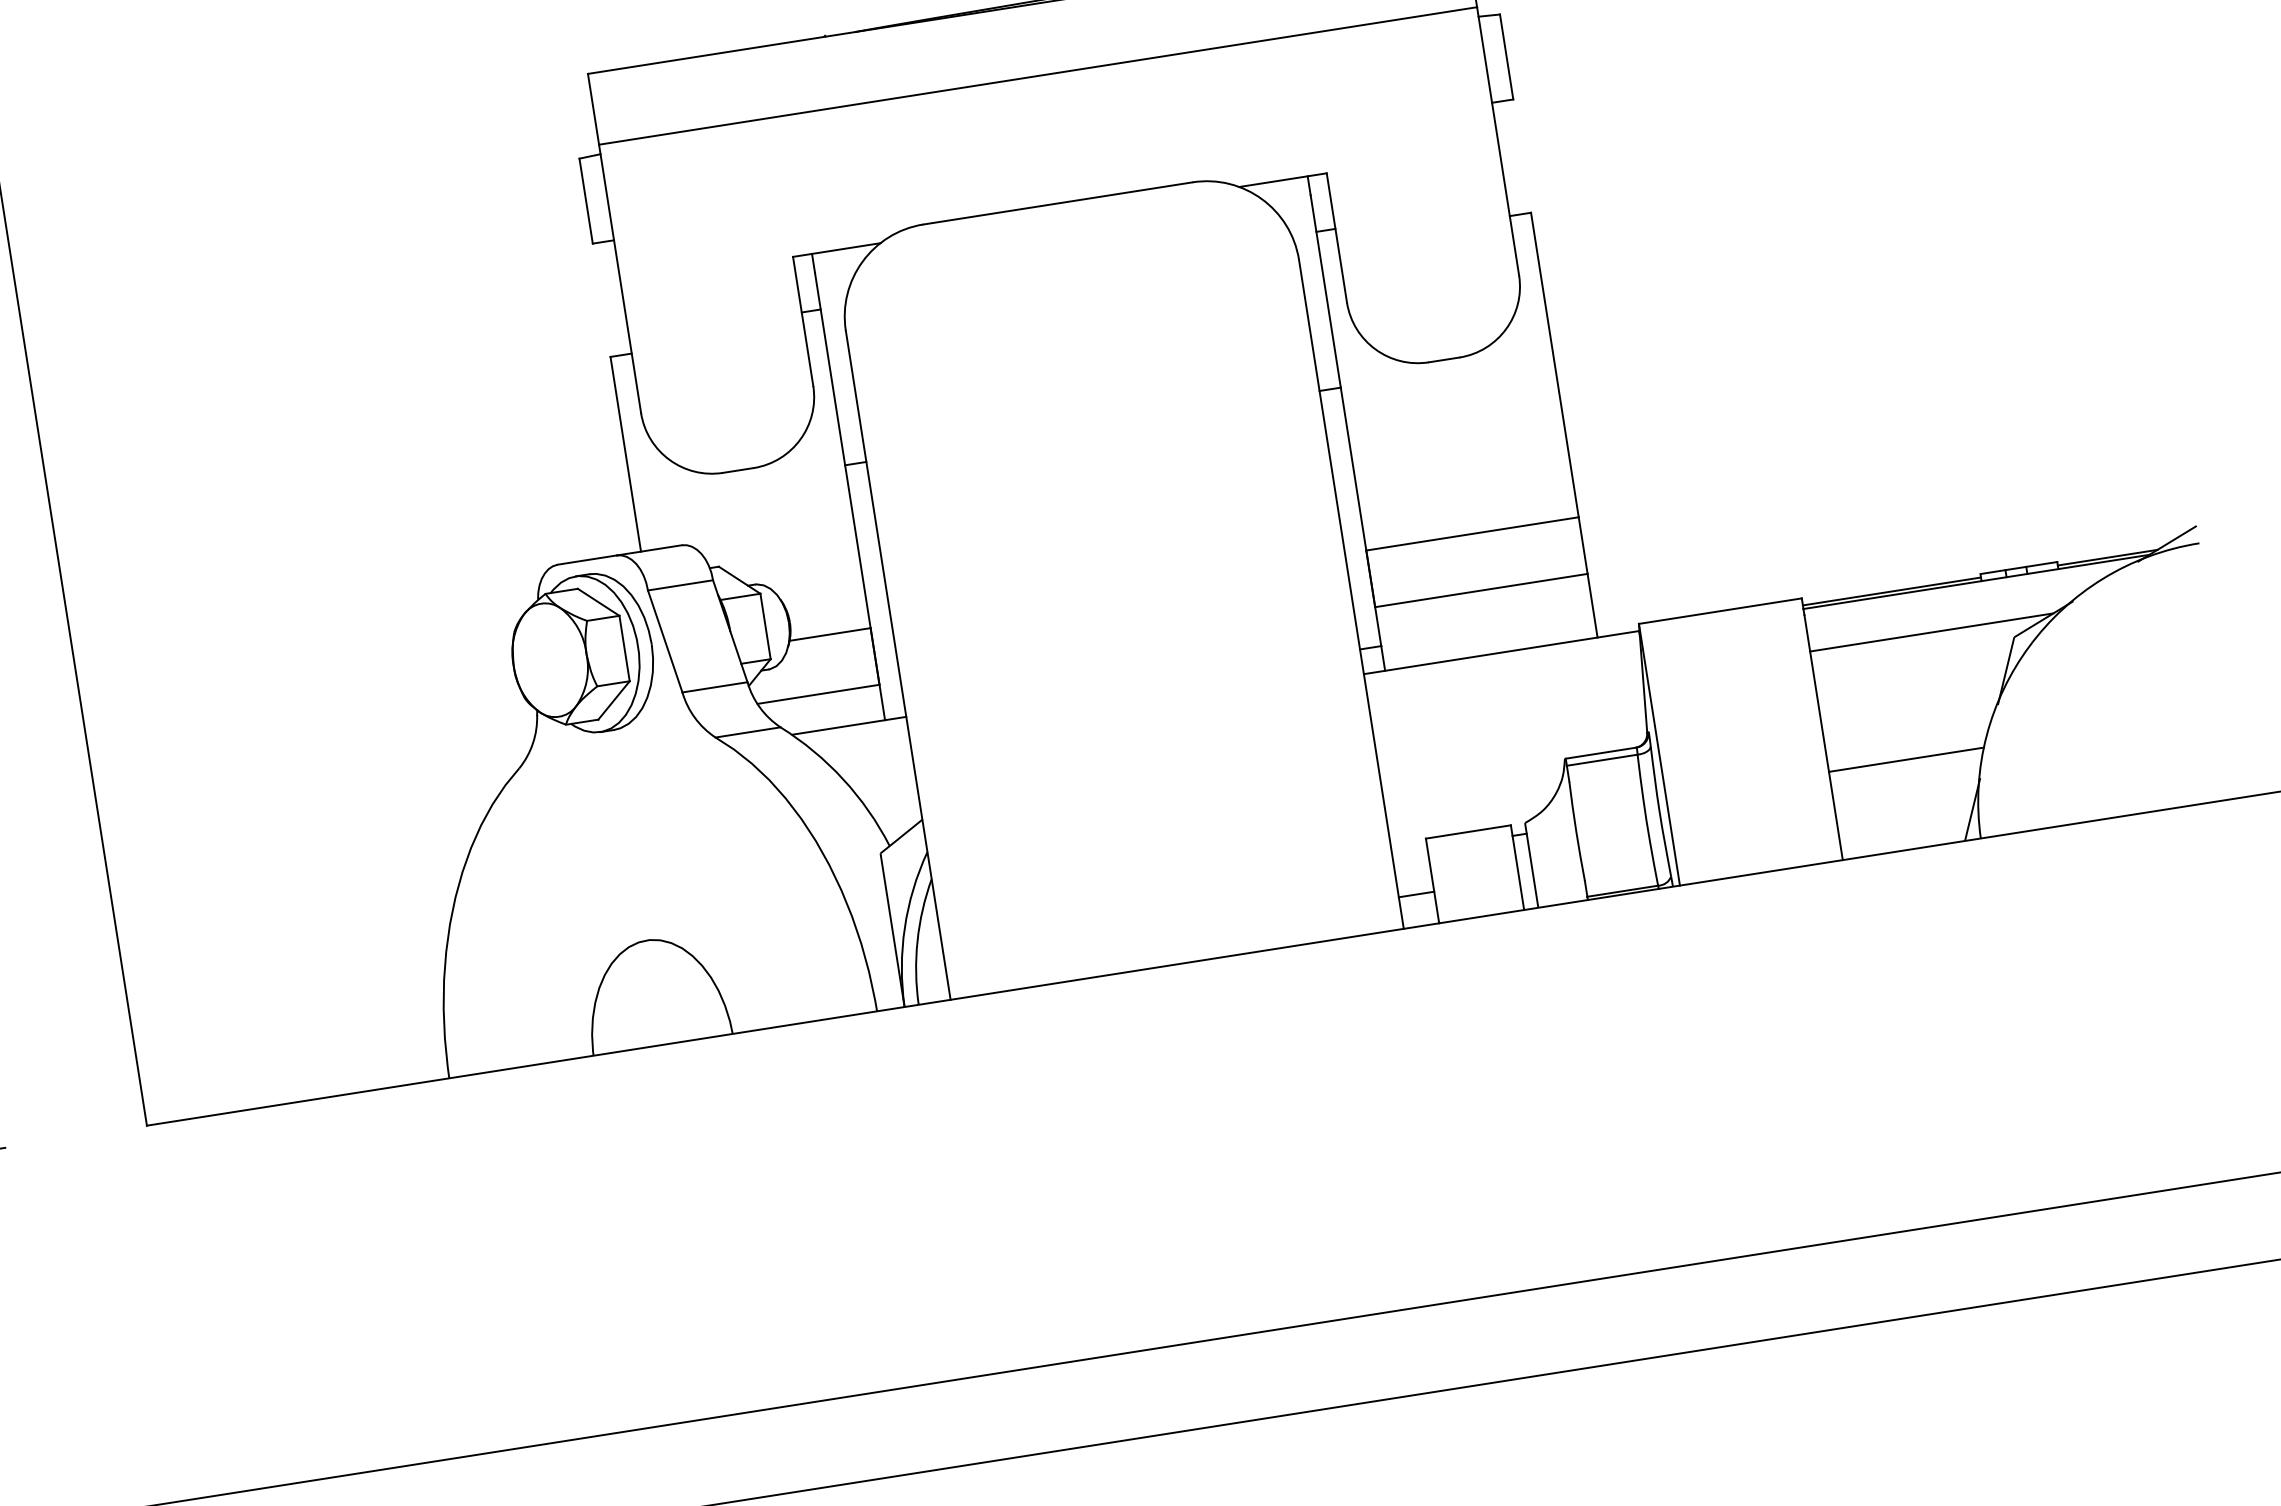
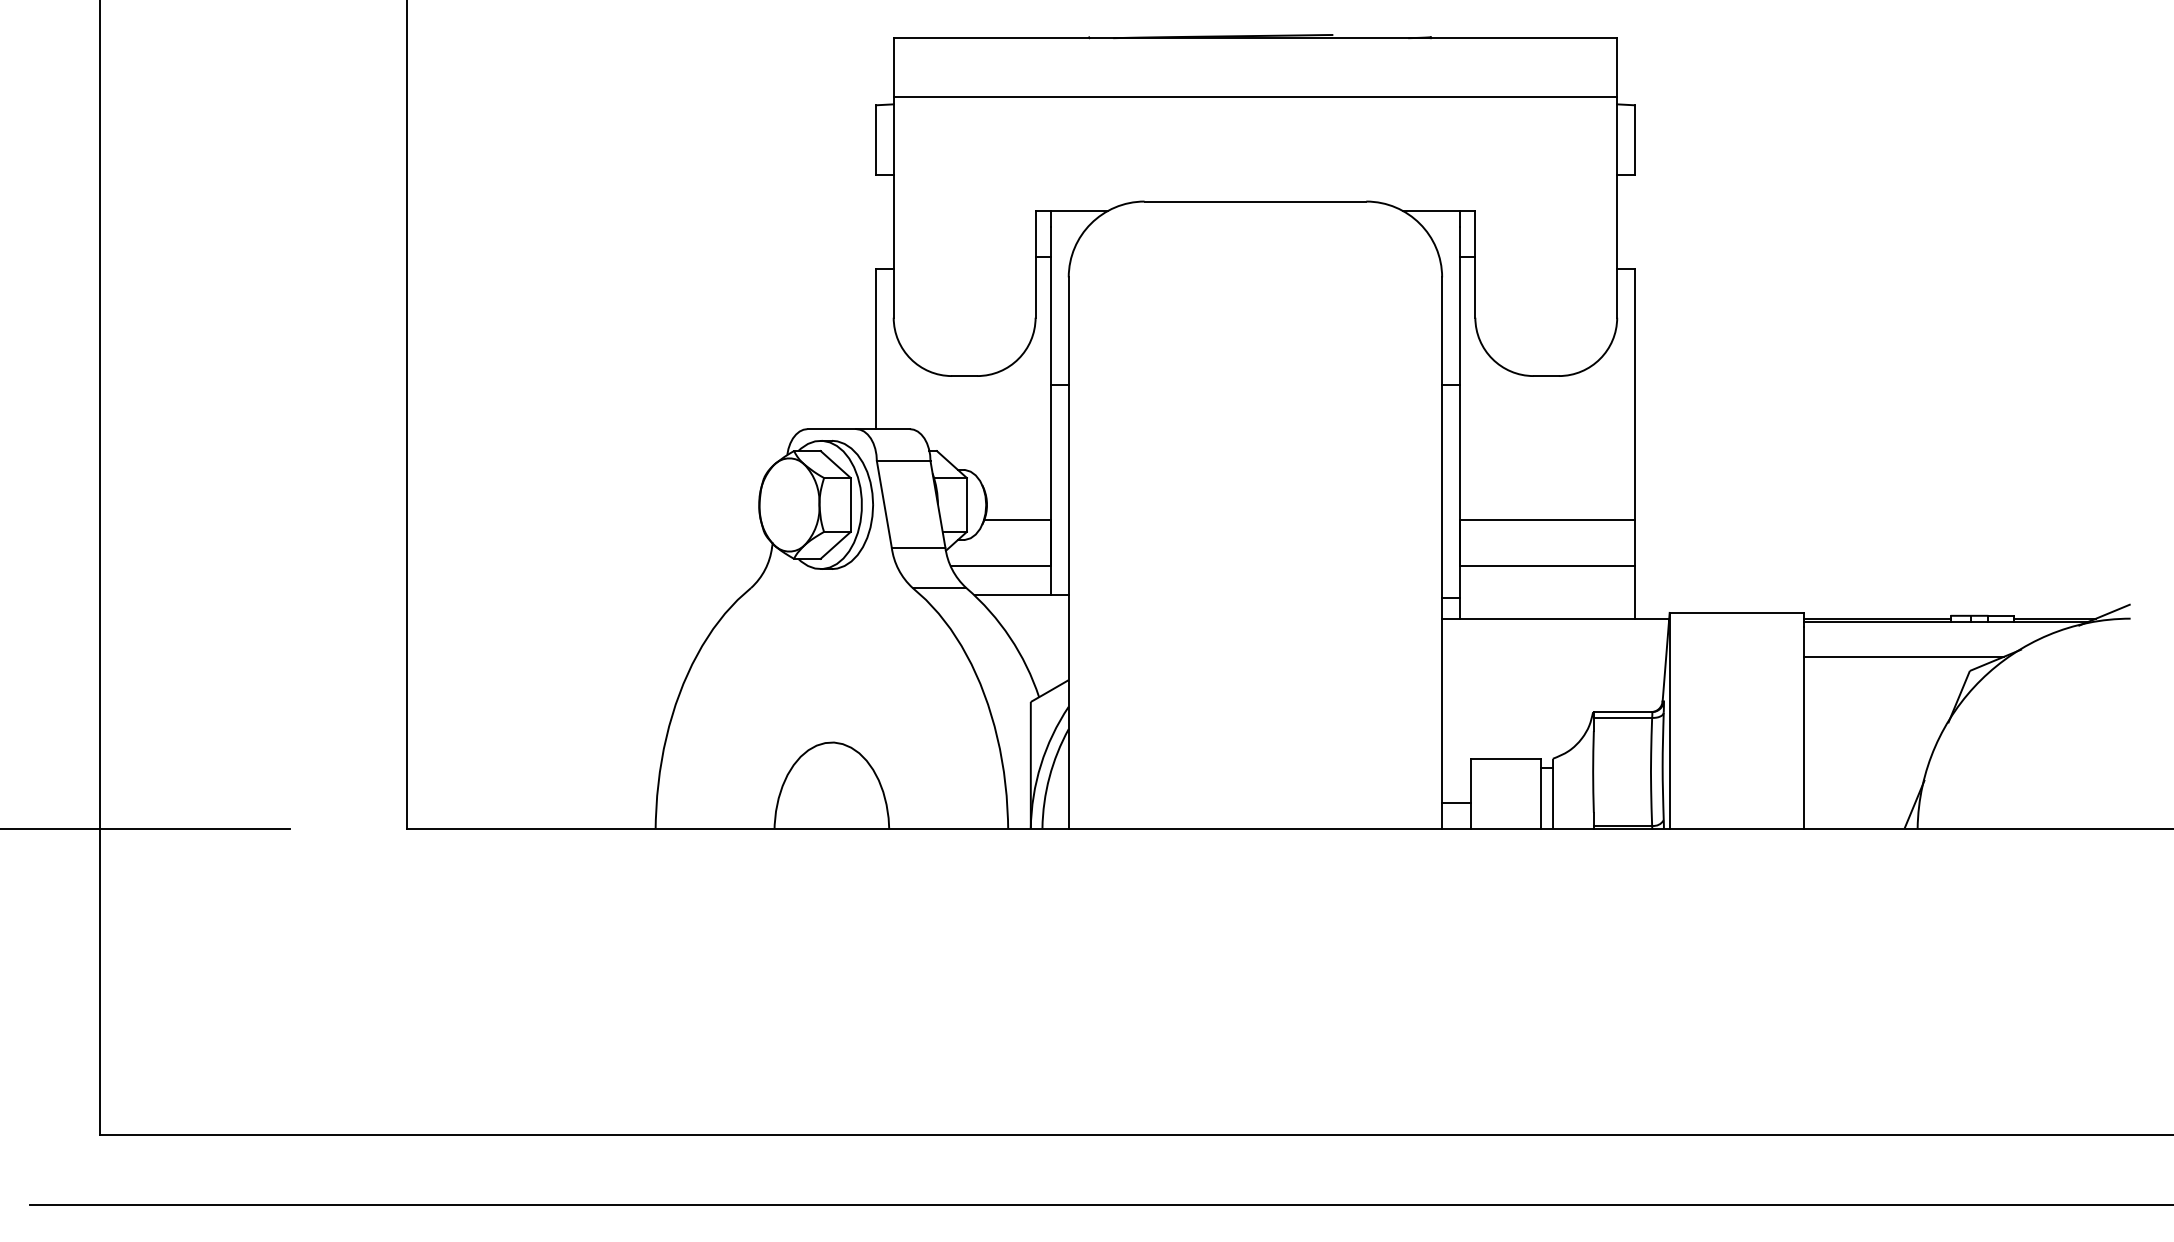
line: (1906, 759) -> (1867, 755), removed

